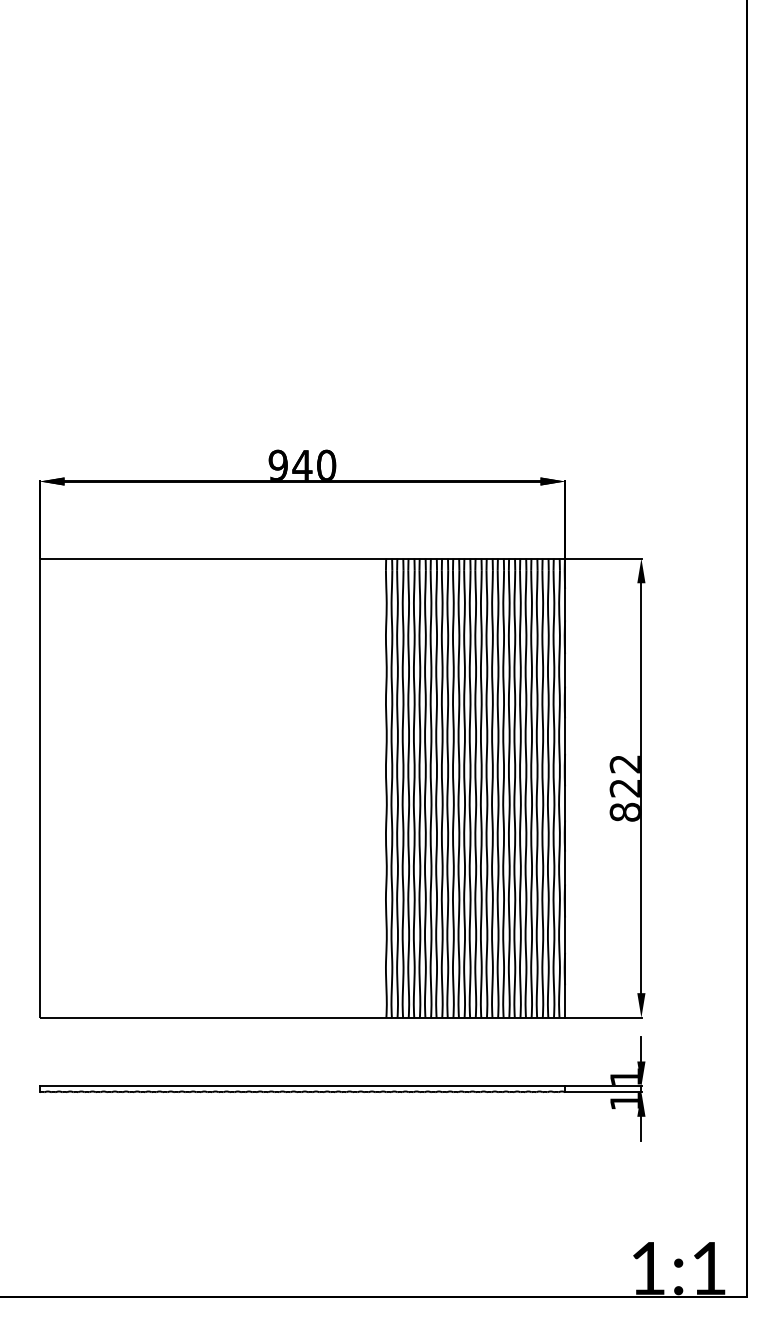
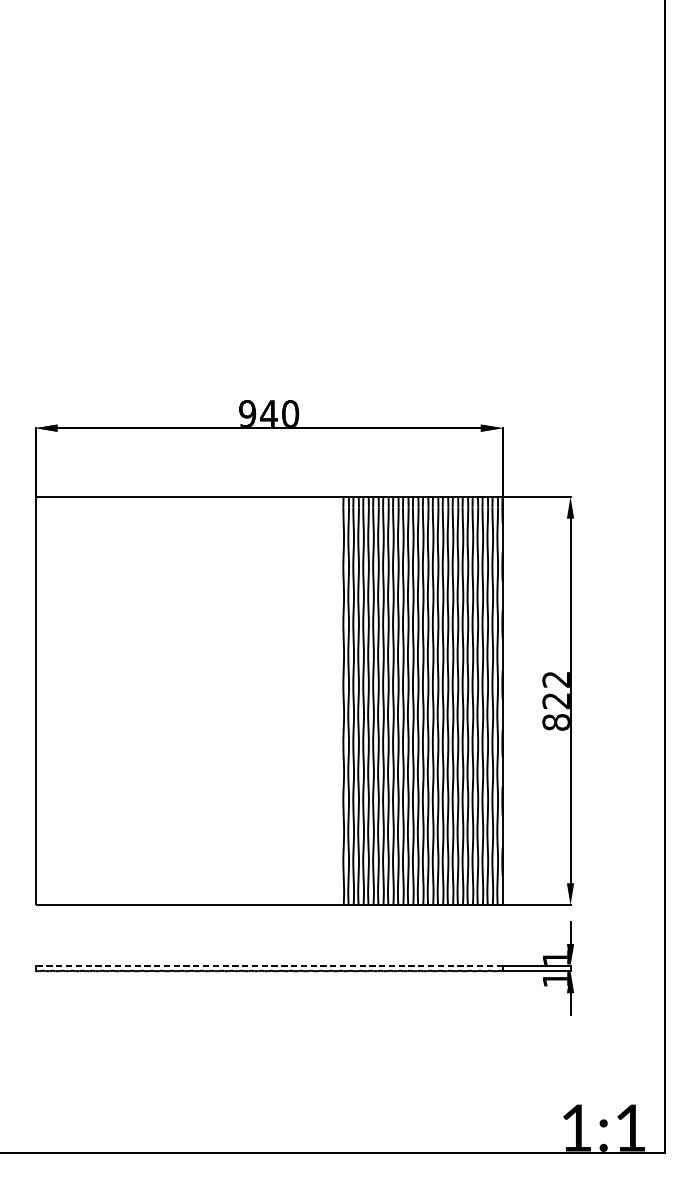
line: (302, 1086) -> (269, 966), solid -> dashed

